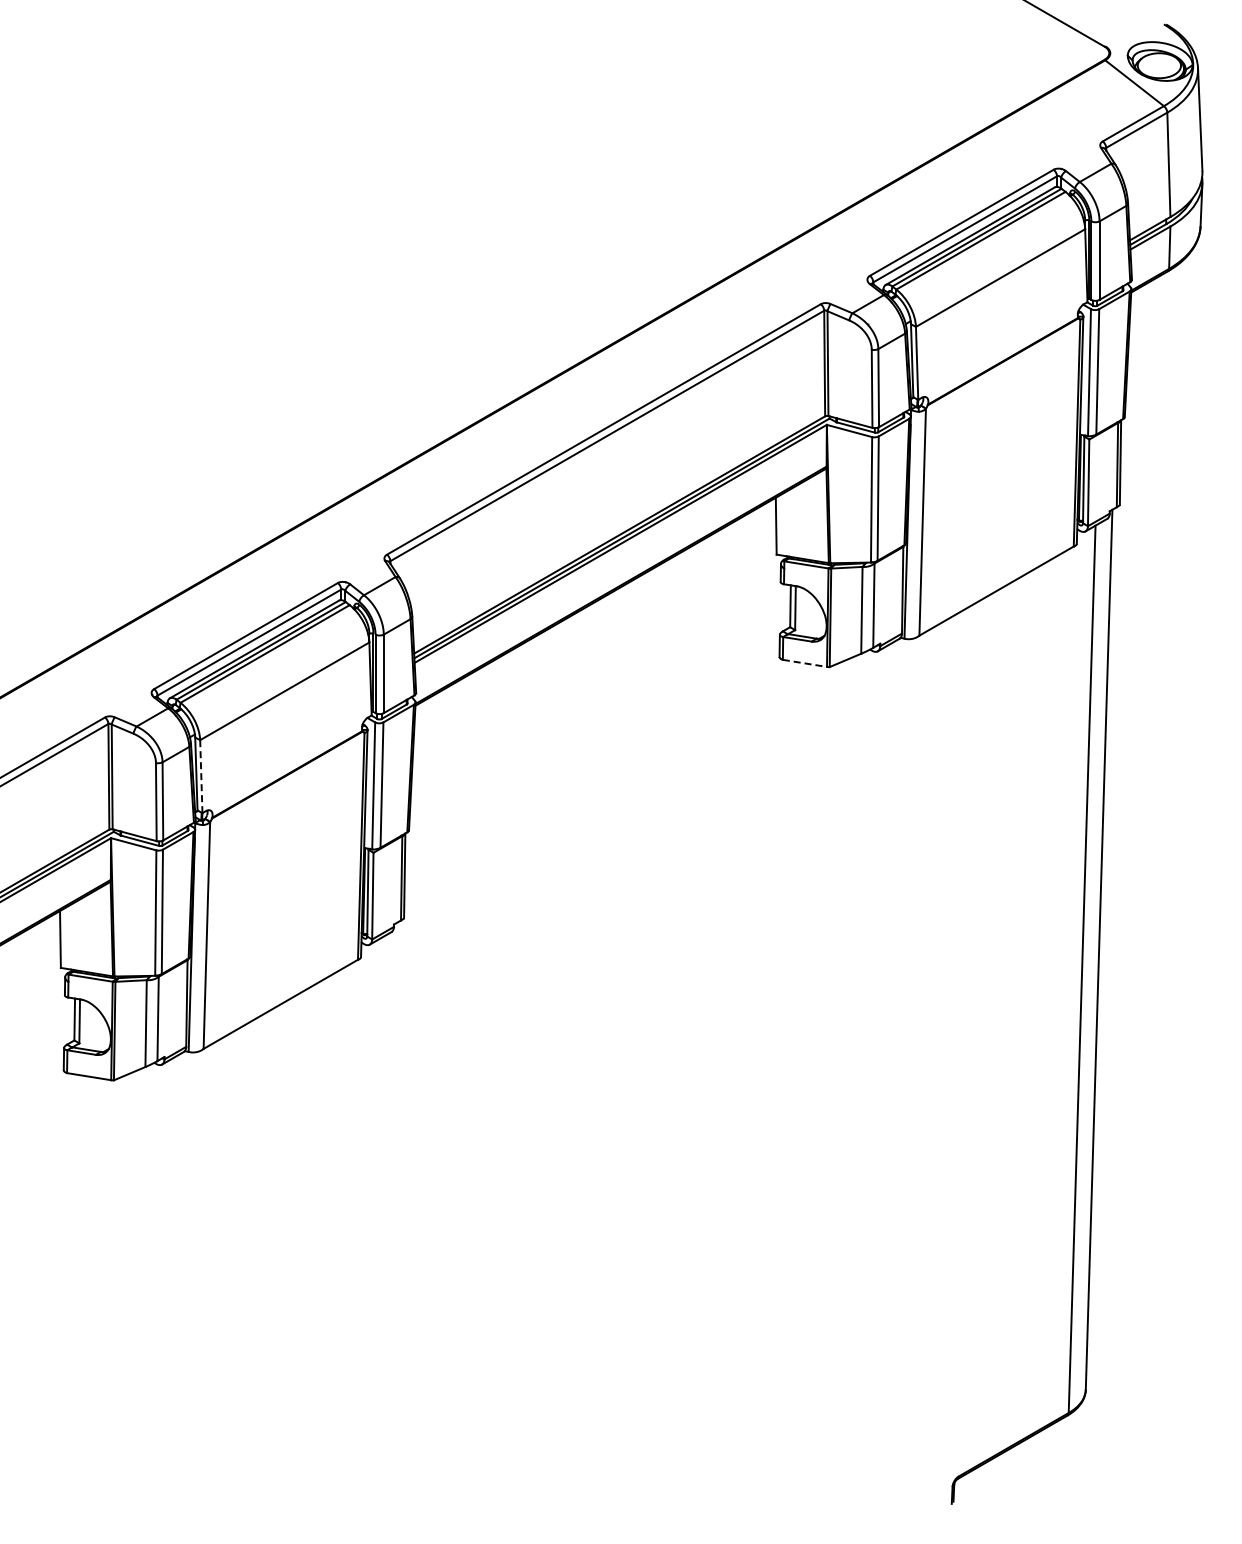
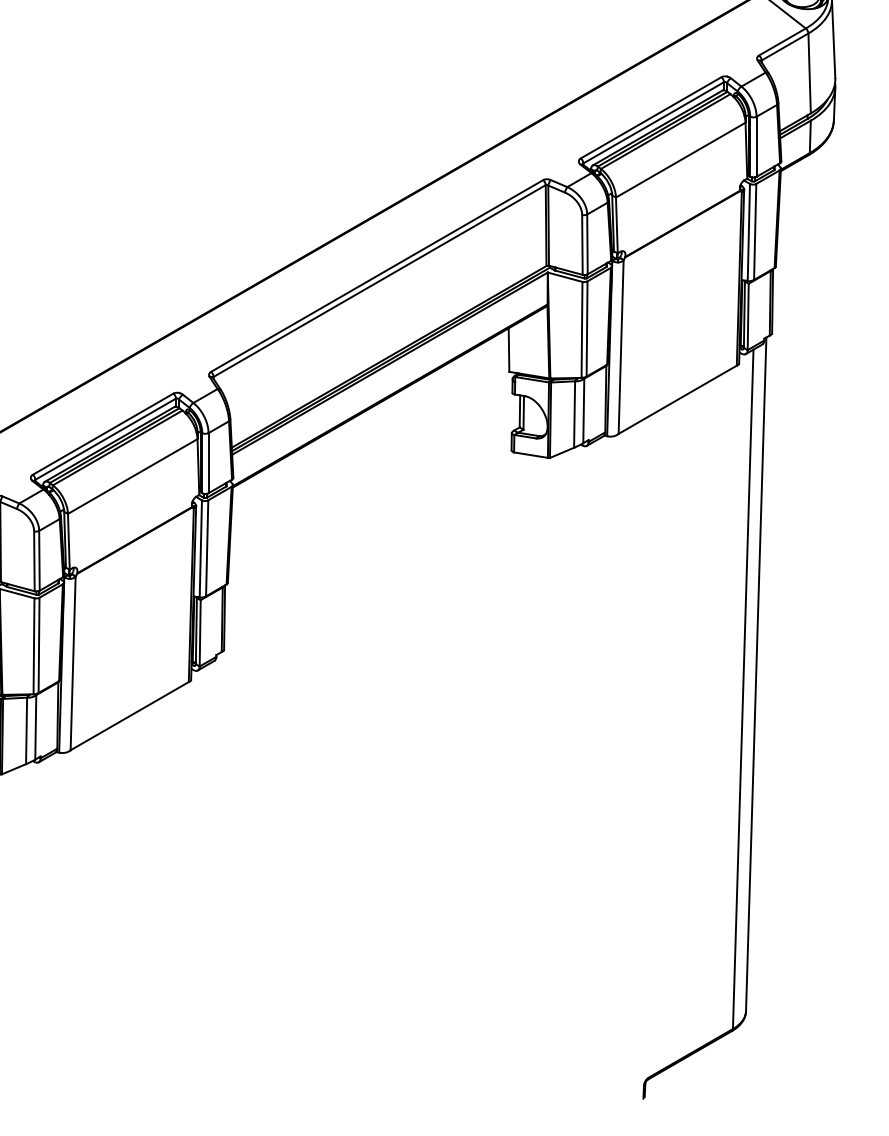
line: (805, 663) -> (531, 455), dashed -> solid
line: (201, 776) -> (69, 541), dashed -> solid

